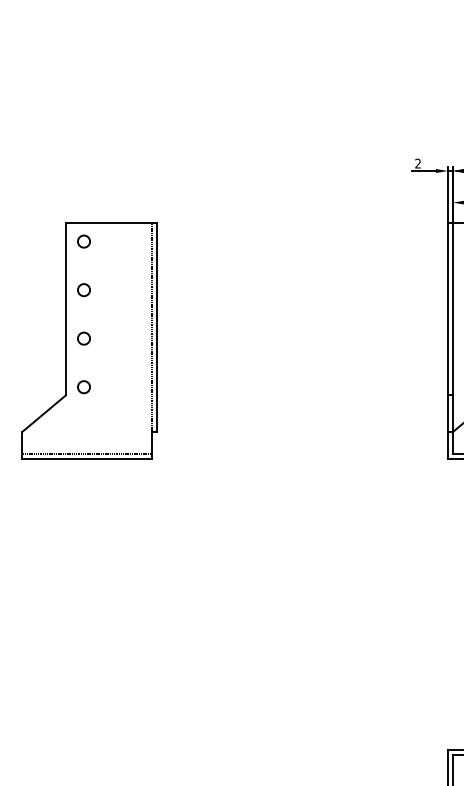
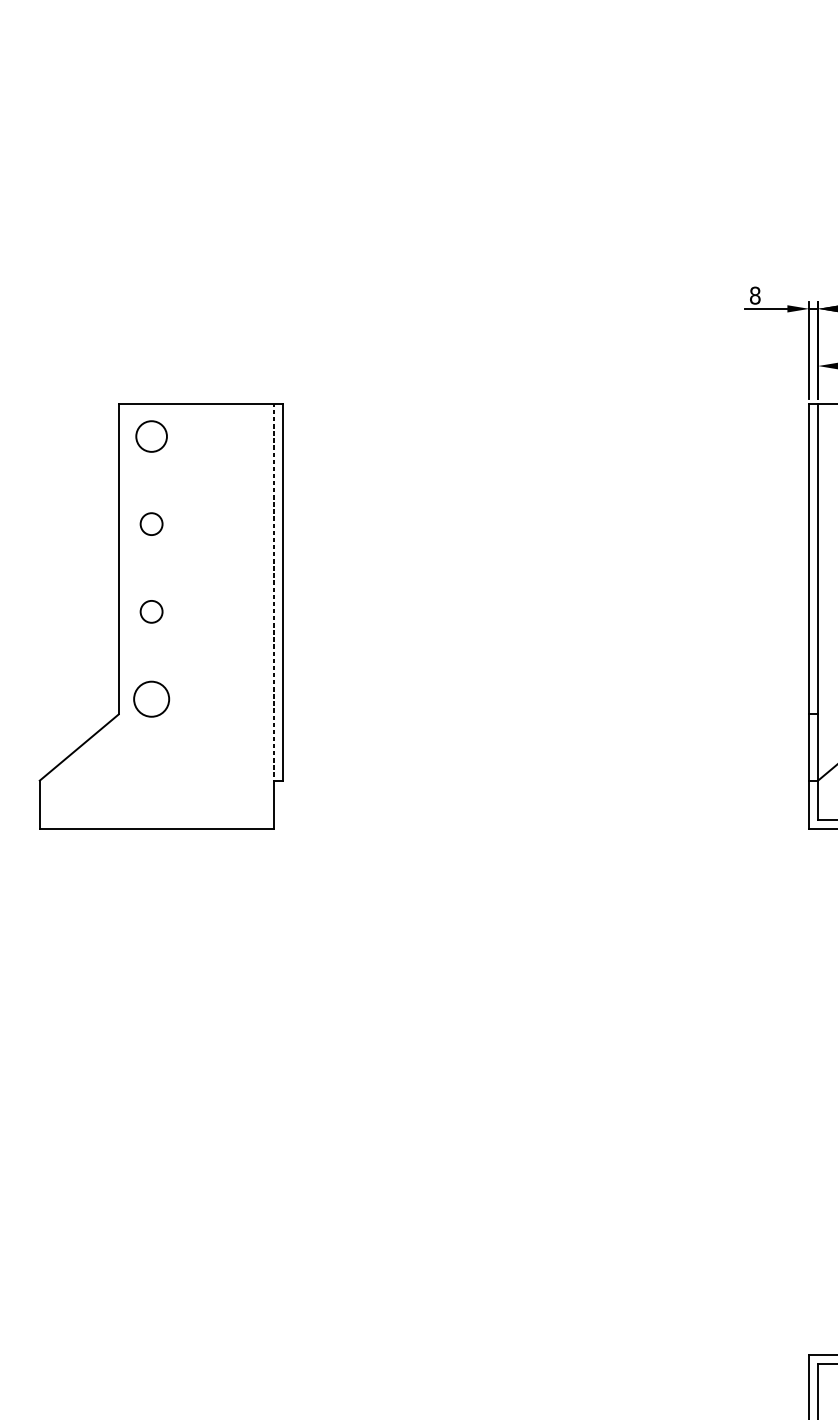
text: (417, 163) -> (754, 295), 2 -> 8
circle: (83, 241) -> (150, 436), size x1.4
circle: (83, 387) -> (150, 700), size x1.6
line: (86, 453) -> (156, 819), removed

